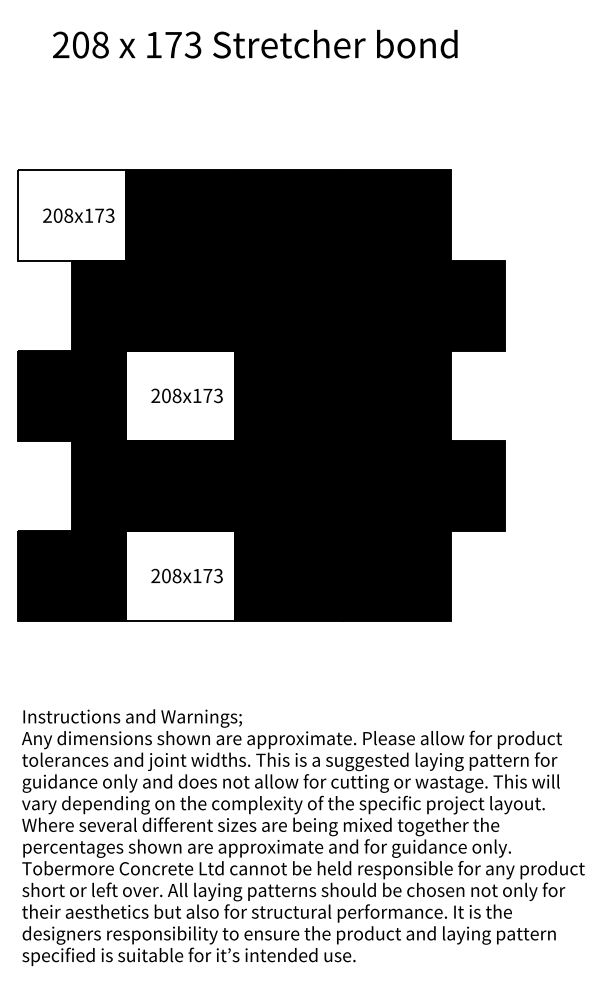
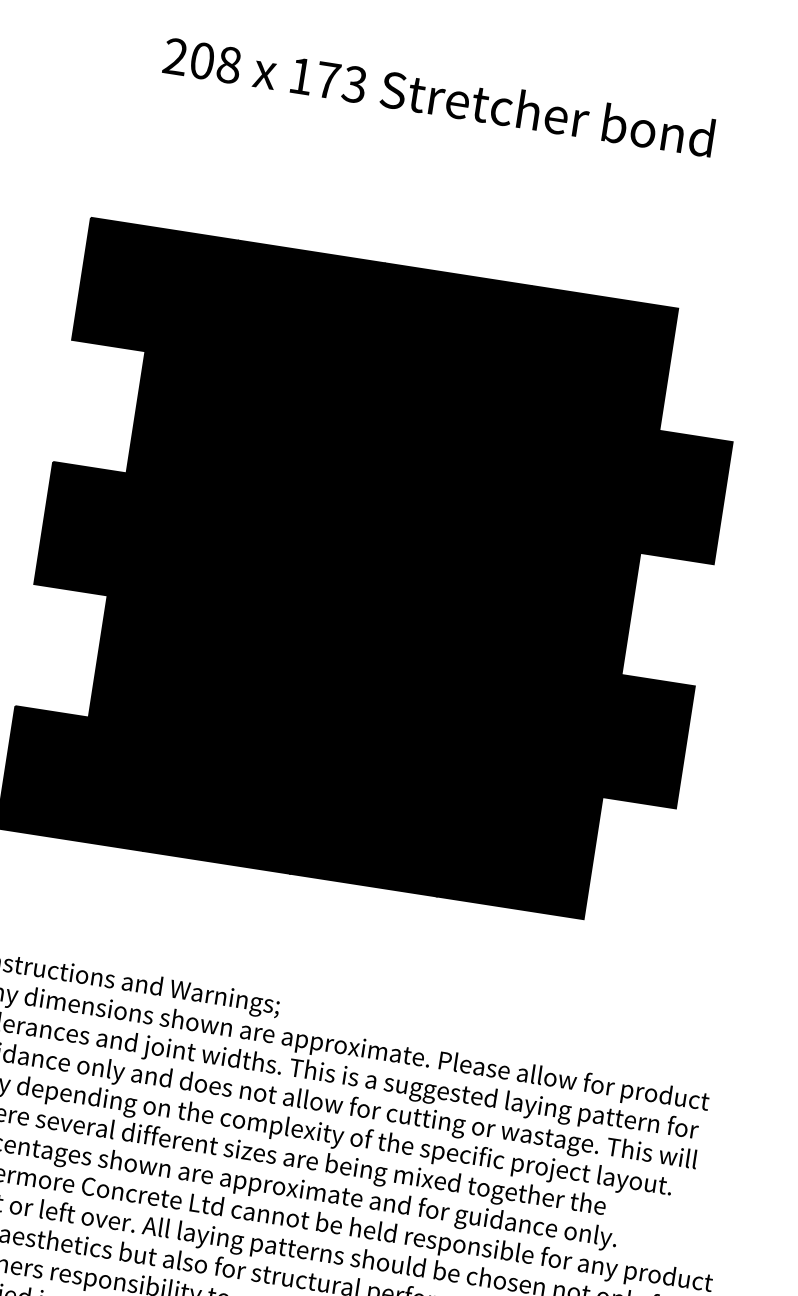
fill: (72, 215) -> (155, 290), added
fill: (180, 395) -> (263, 556), added
fill: (180, 575) -> (226, 800), added

